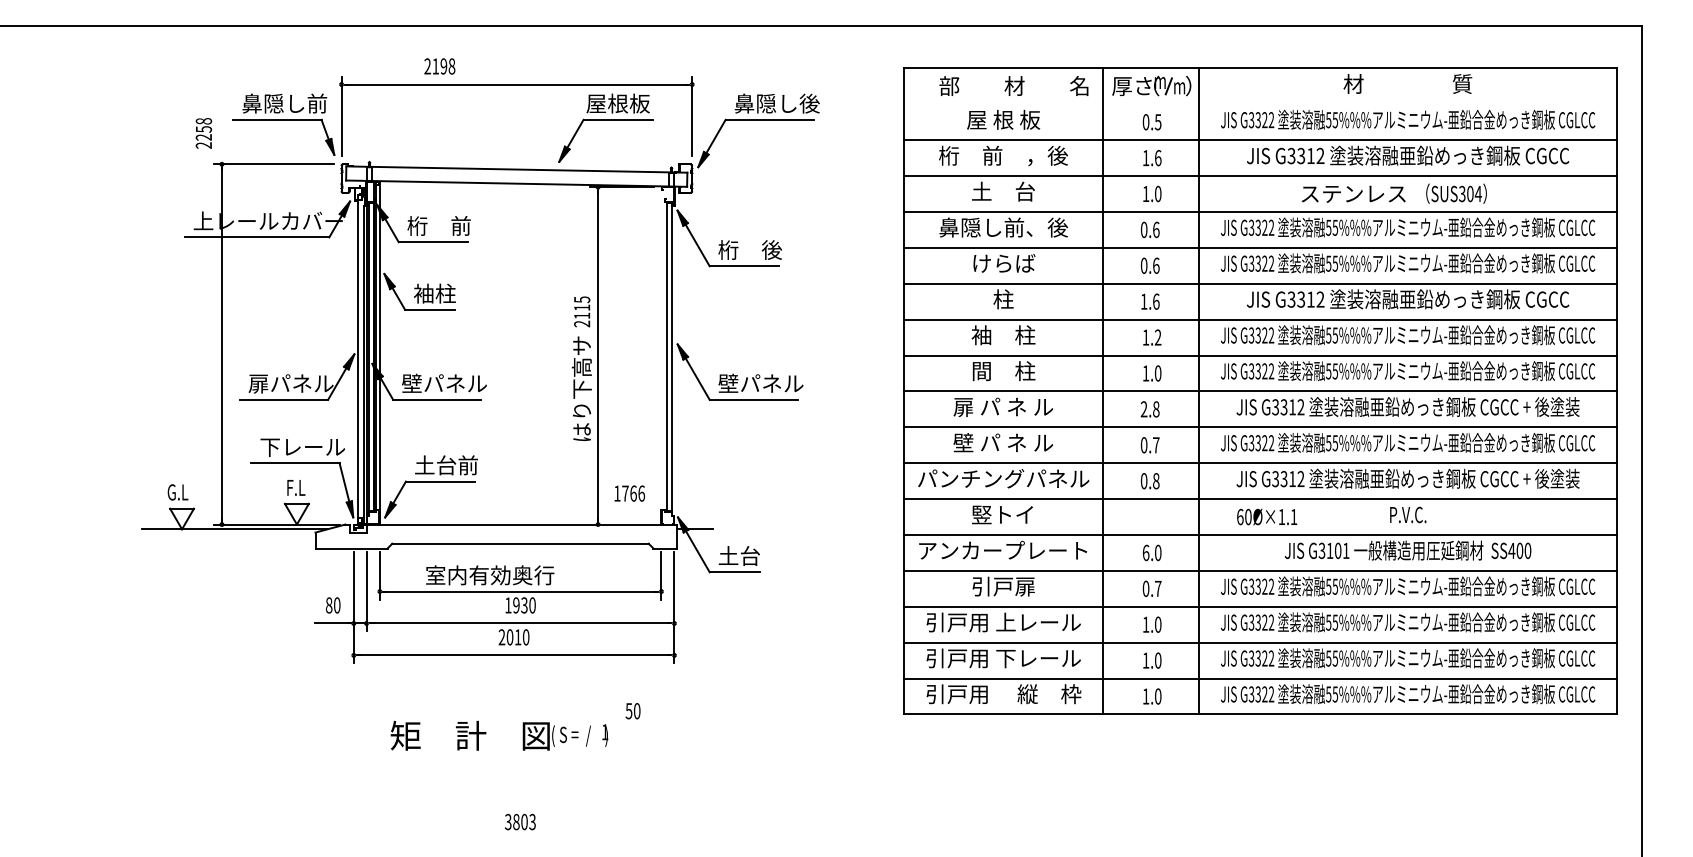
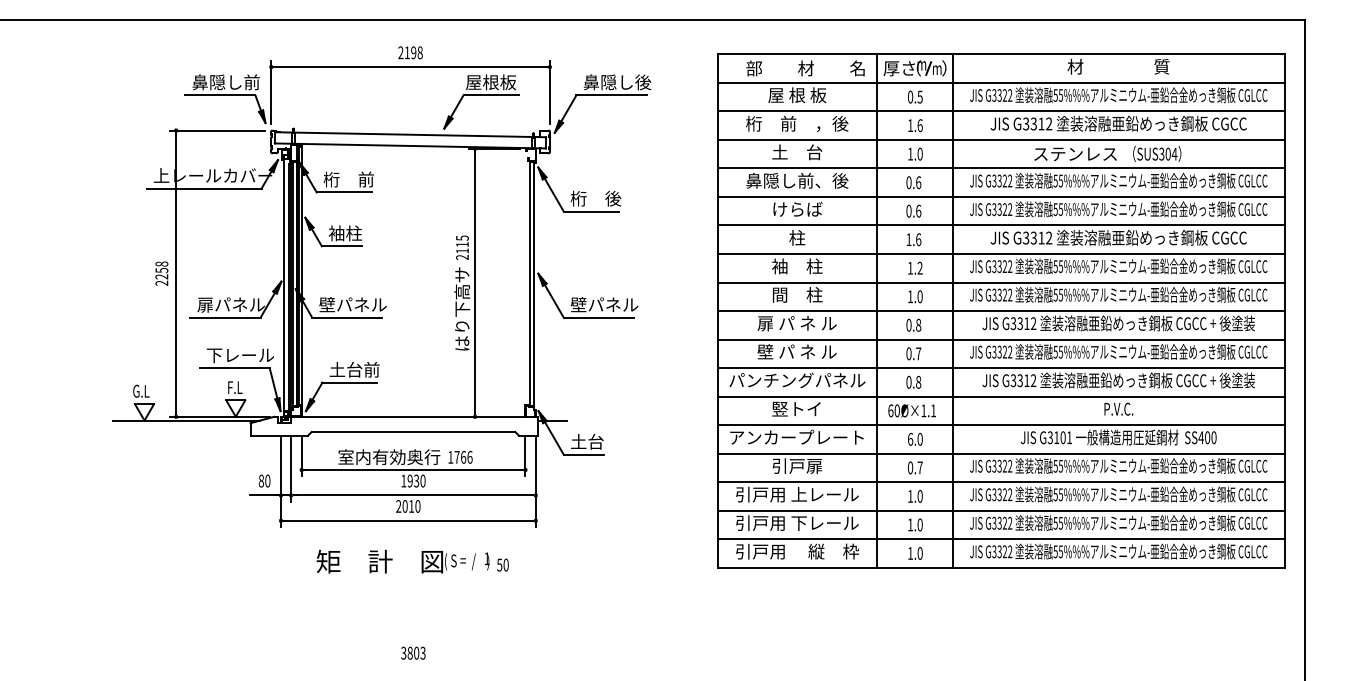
text: (439, 66) -> (410, 52), moved
line: (1260, 104) -> (1001, 83), added
text: (203, 133) -> (161, 273), moved
text: (1143, 409) -> (908, 325), 2.8 -> 0.8
text: (629, 493) -> (460, 457), moved
text: (1267, 516) -> (912, 410), moved
text: (499, 735) -> (403, 561), moved

